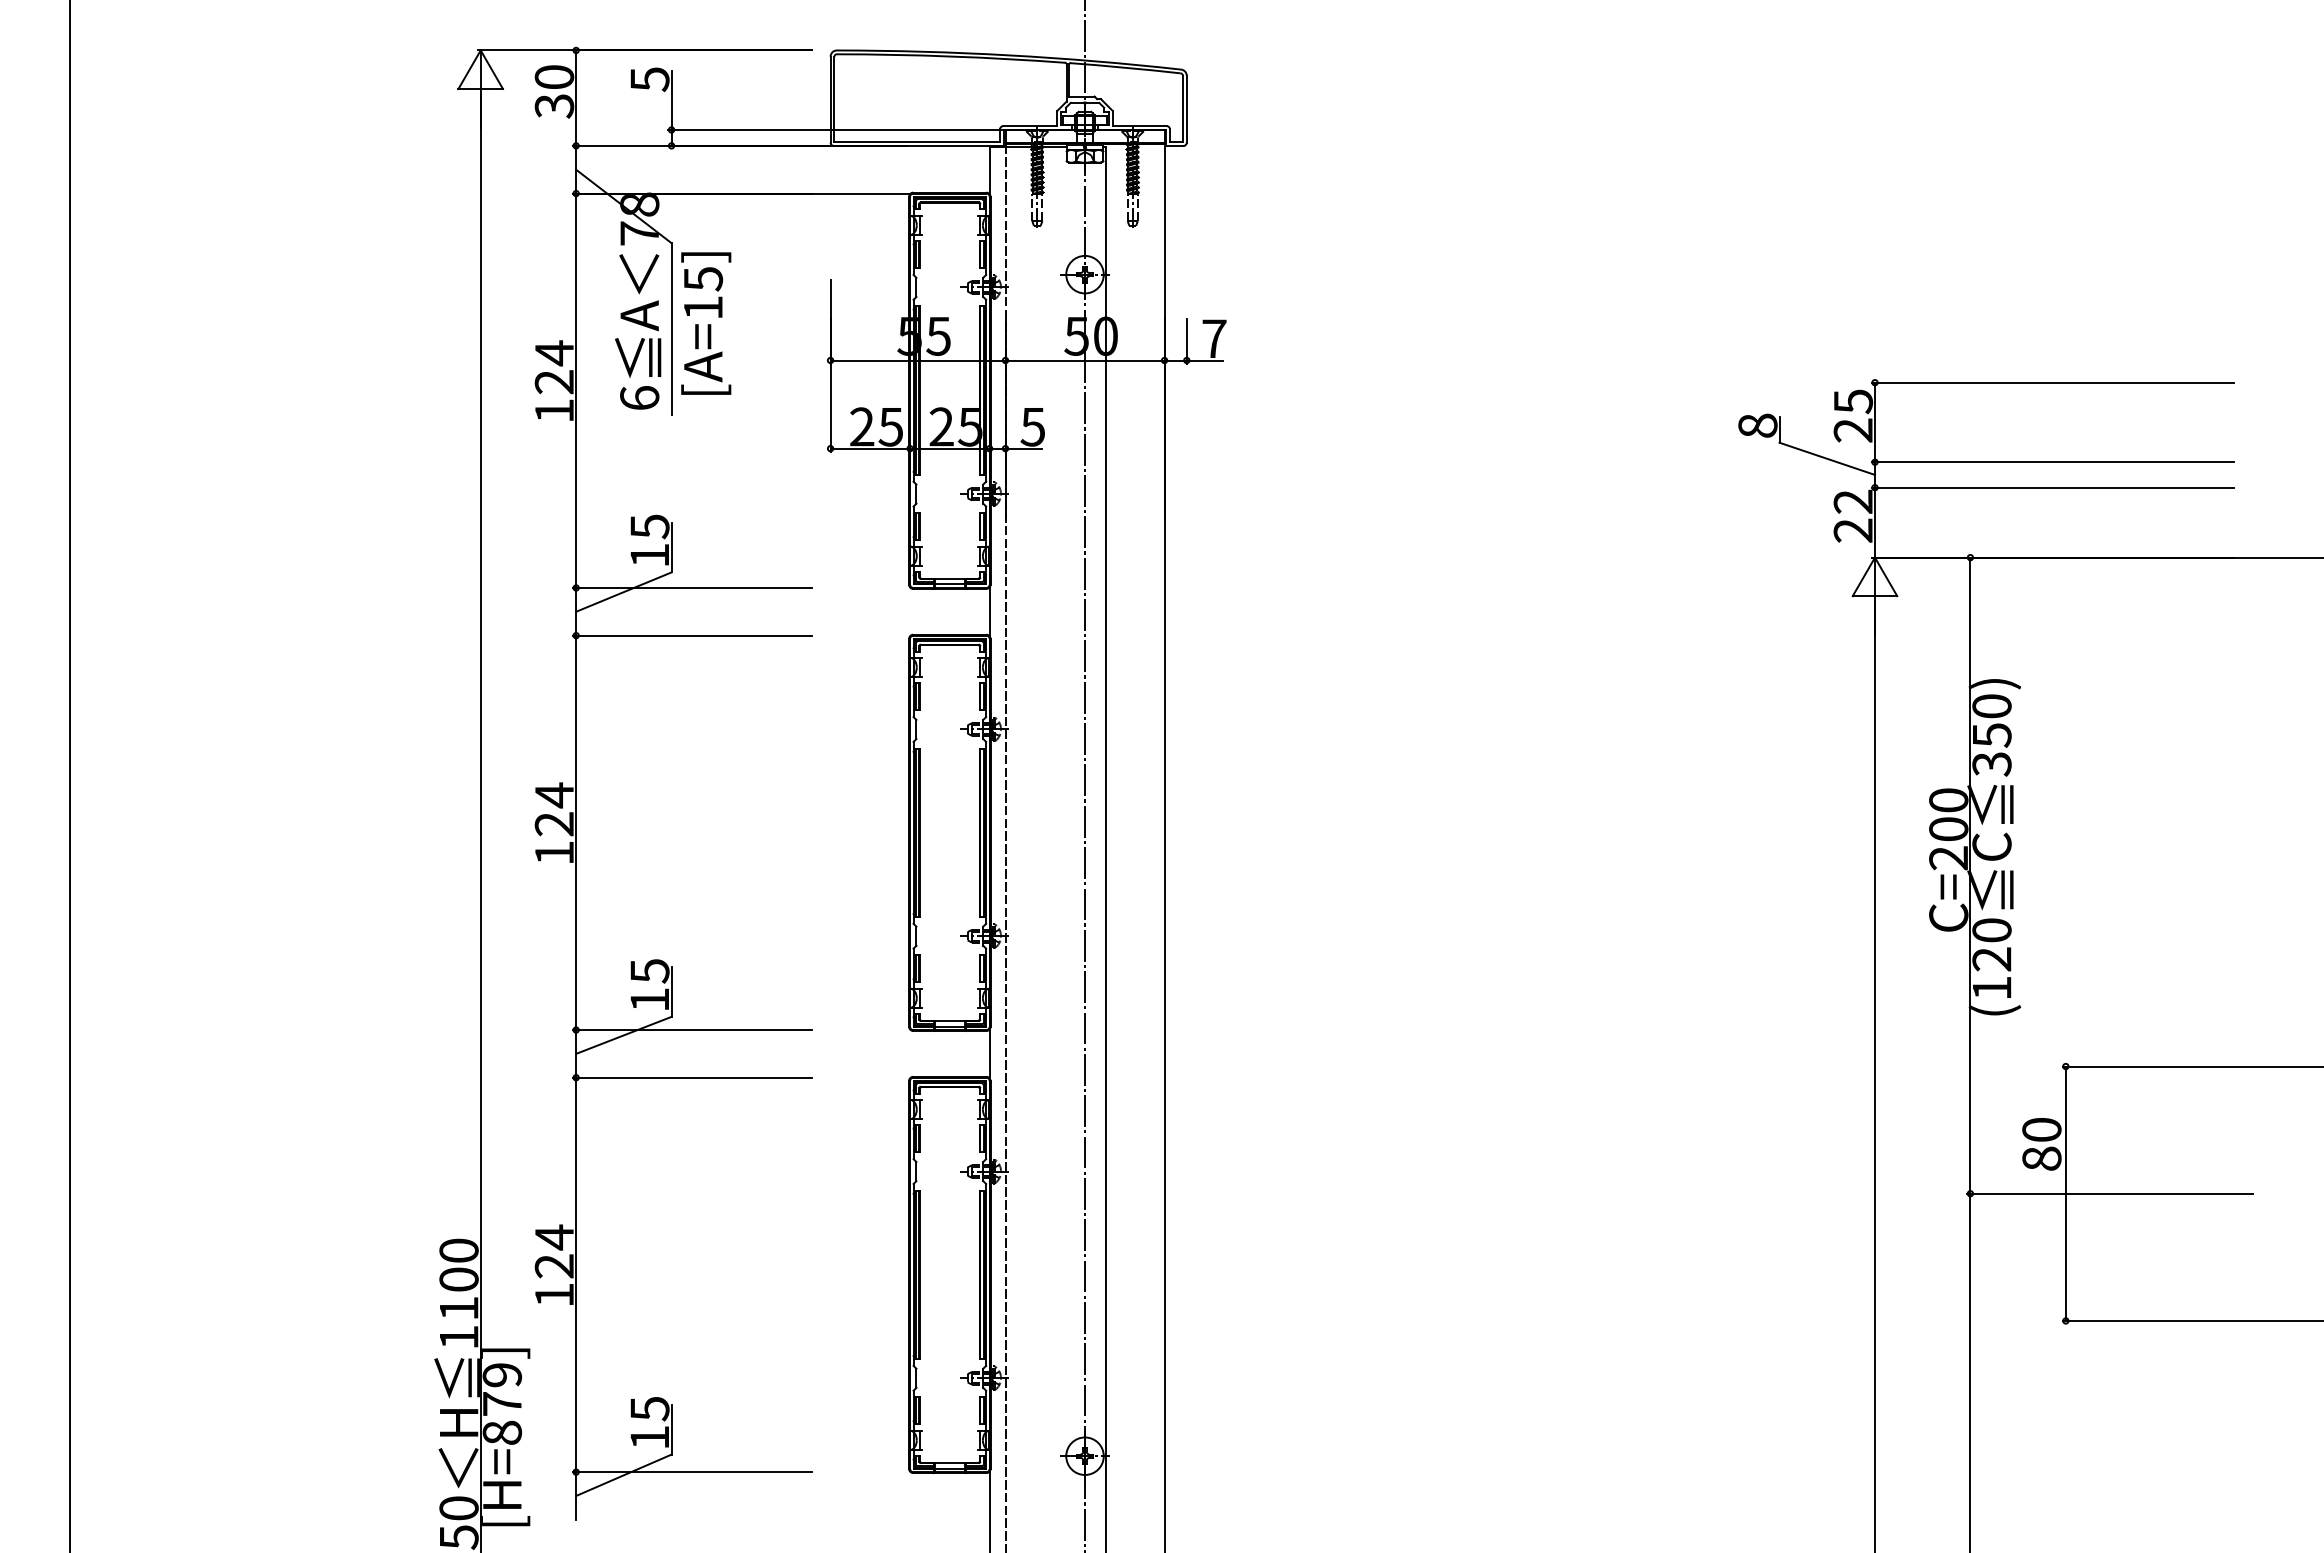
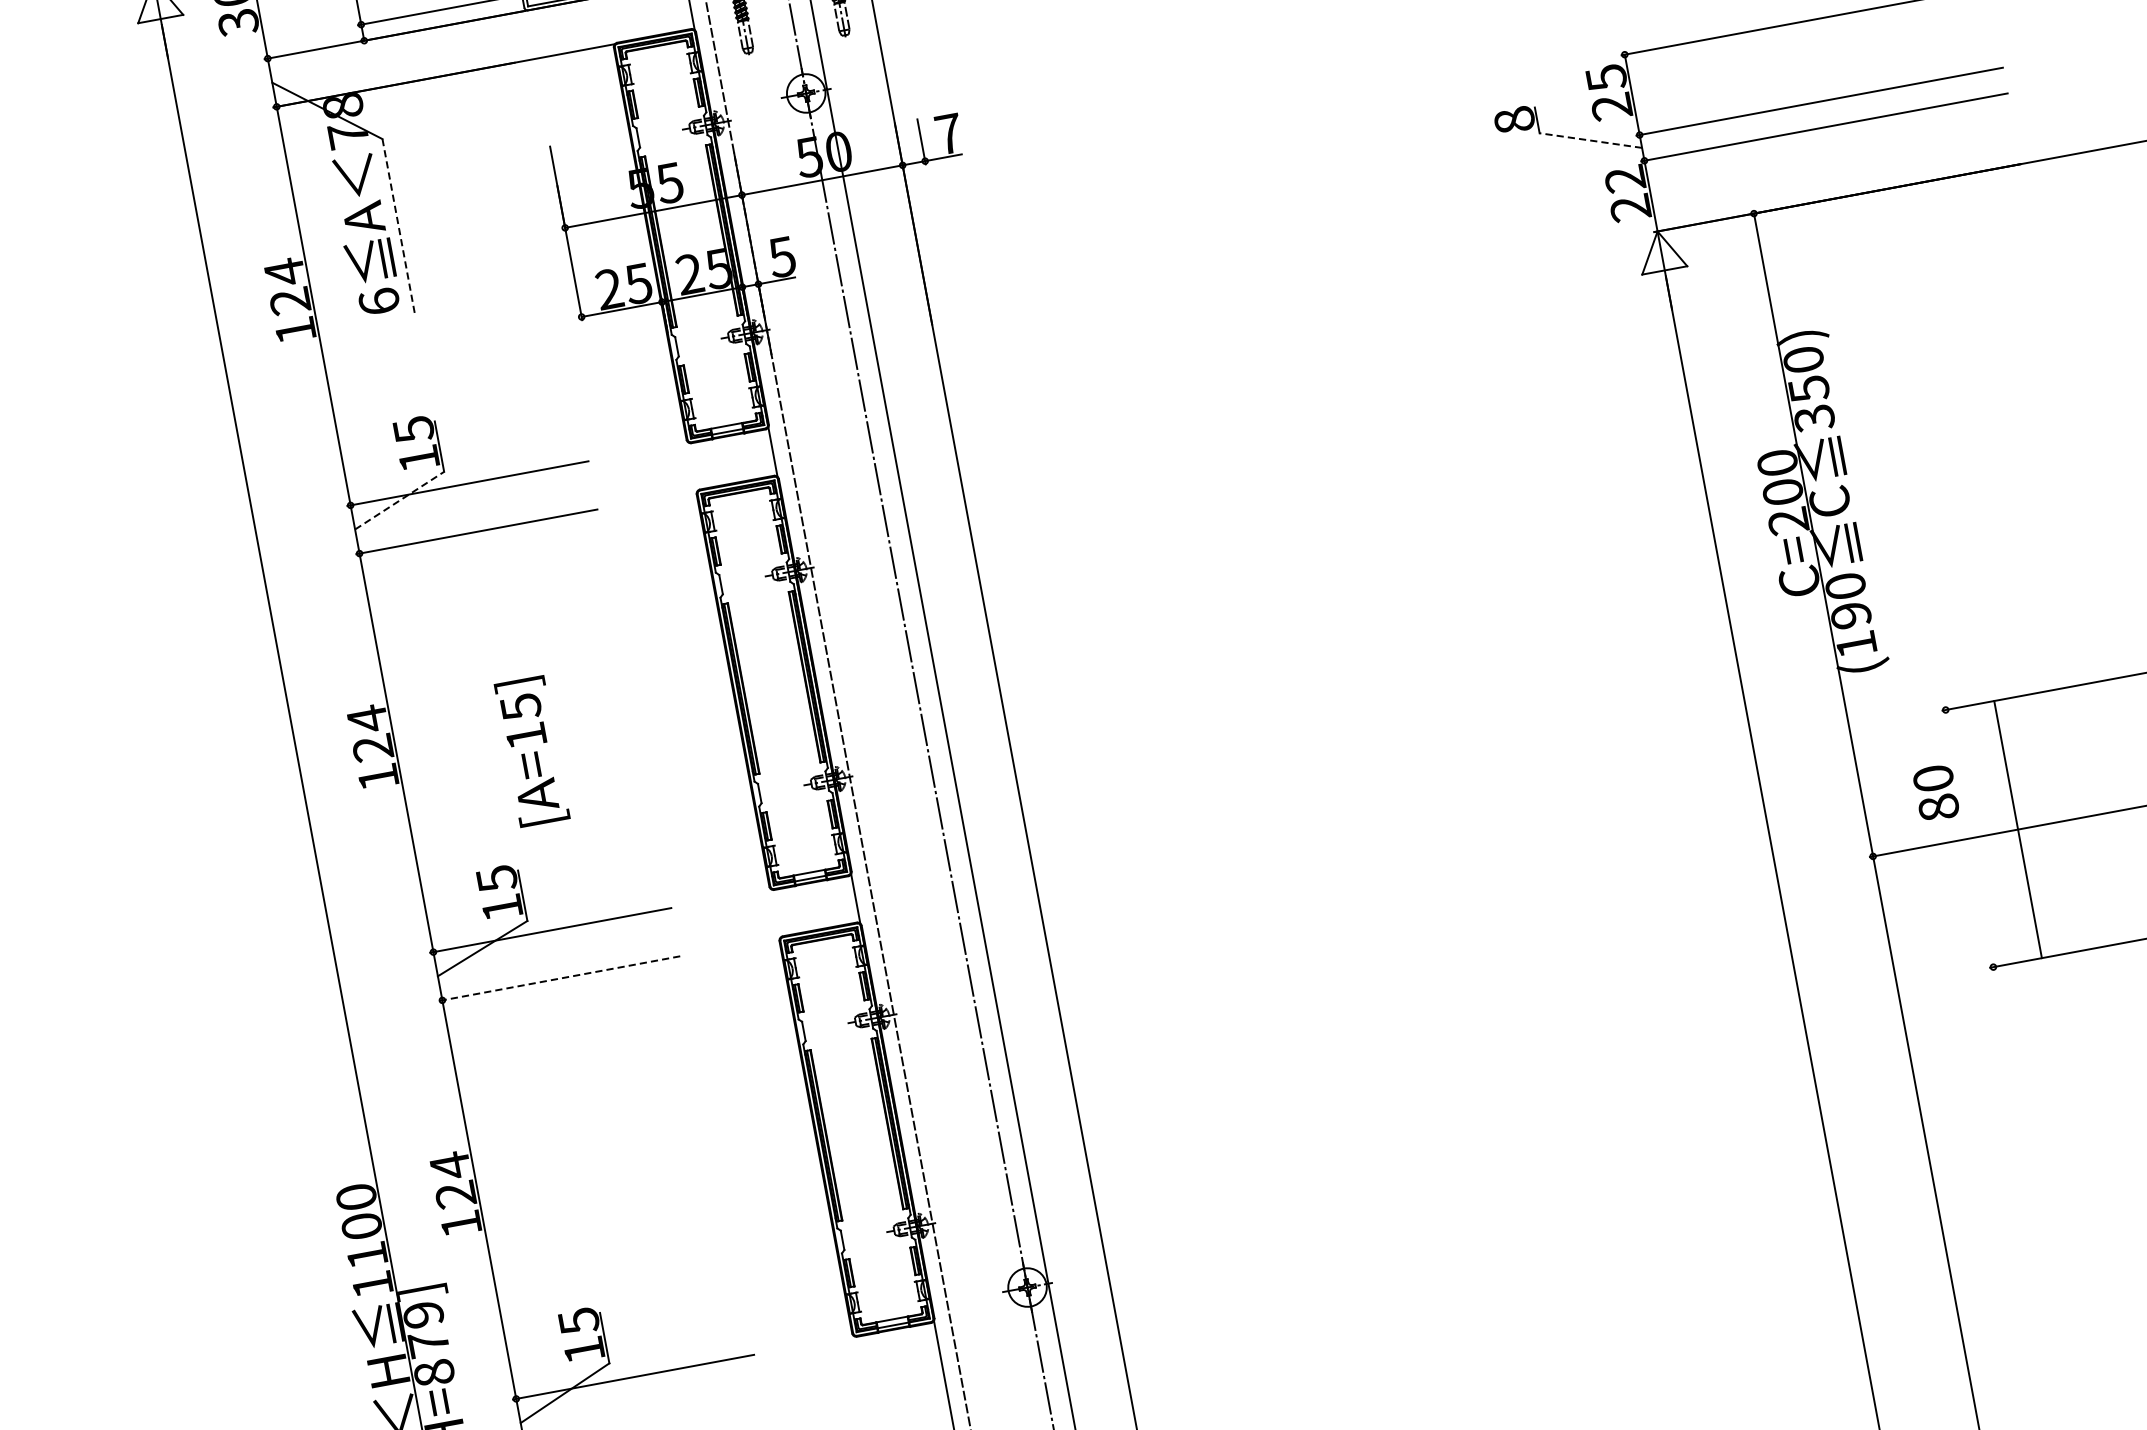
text: (706, 323) -> (532, 751), moved
line: (671, 329) -> (398, 226), solid -> dashed
line: (1826, 458) -> (1589, 140), solid -> dashed
line: (623, 592) -> (399, 501), solid -> dashed
text: (1992, 959) -> (1851, 615), (120 -> (190
line: (691, 1077) -> (558, 978), solid -> dashed
line: (2065, 1193) -> (2017, 829), moved

